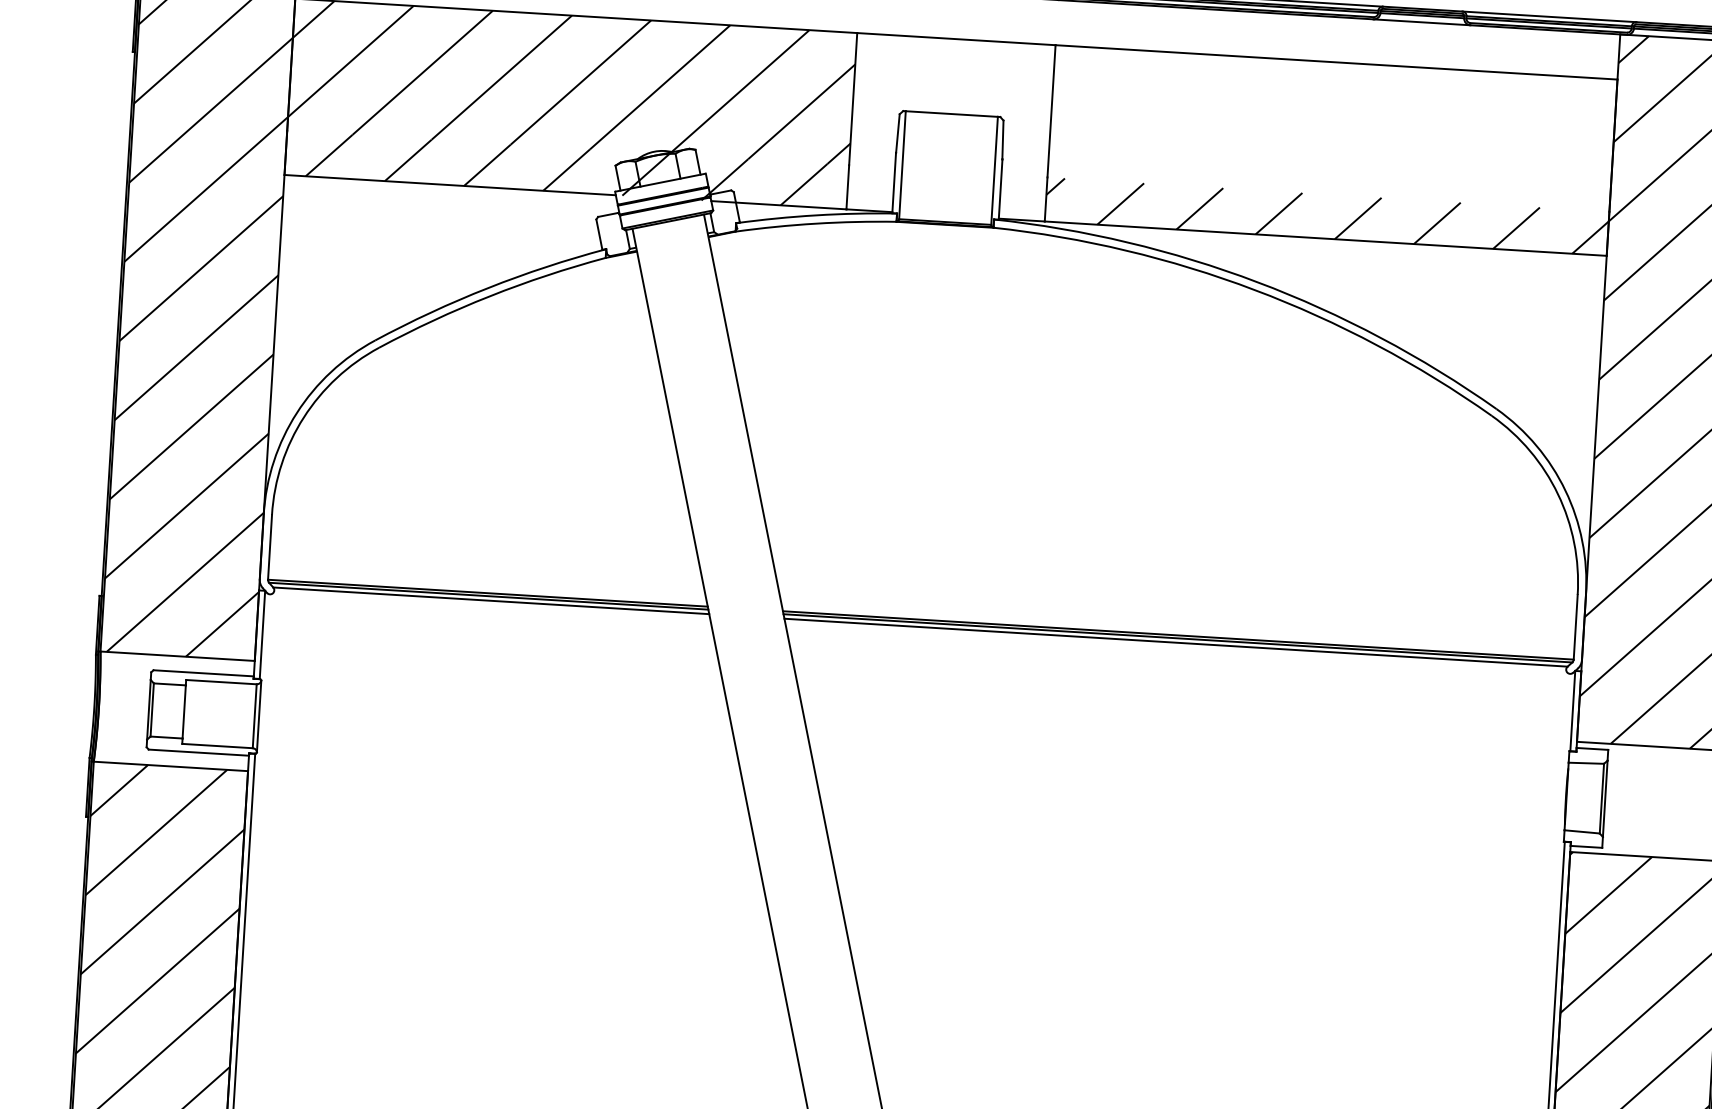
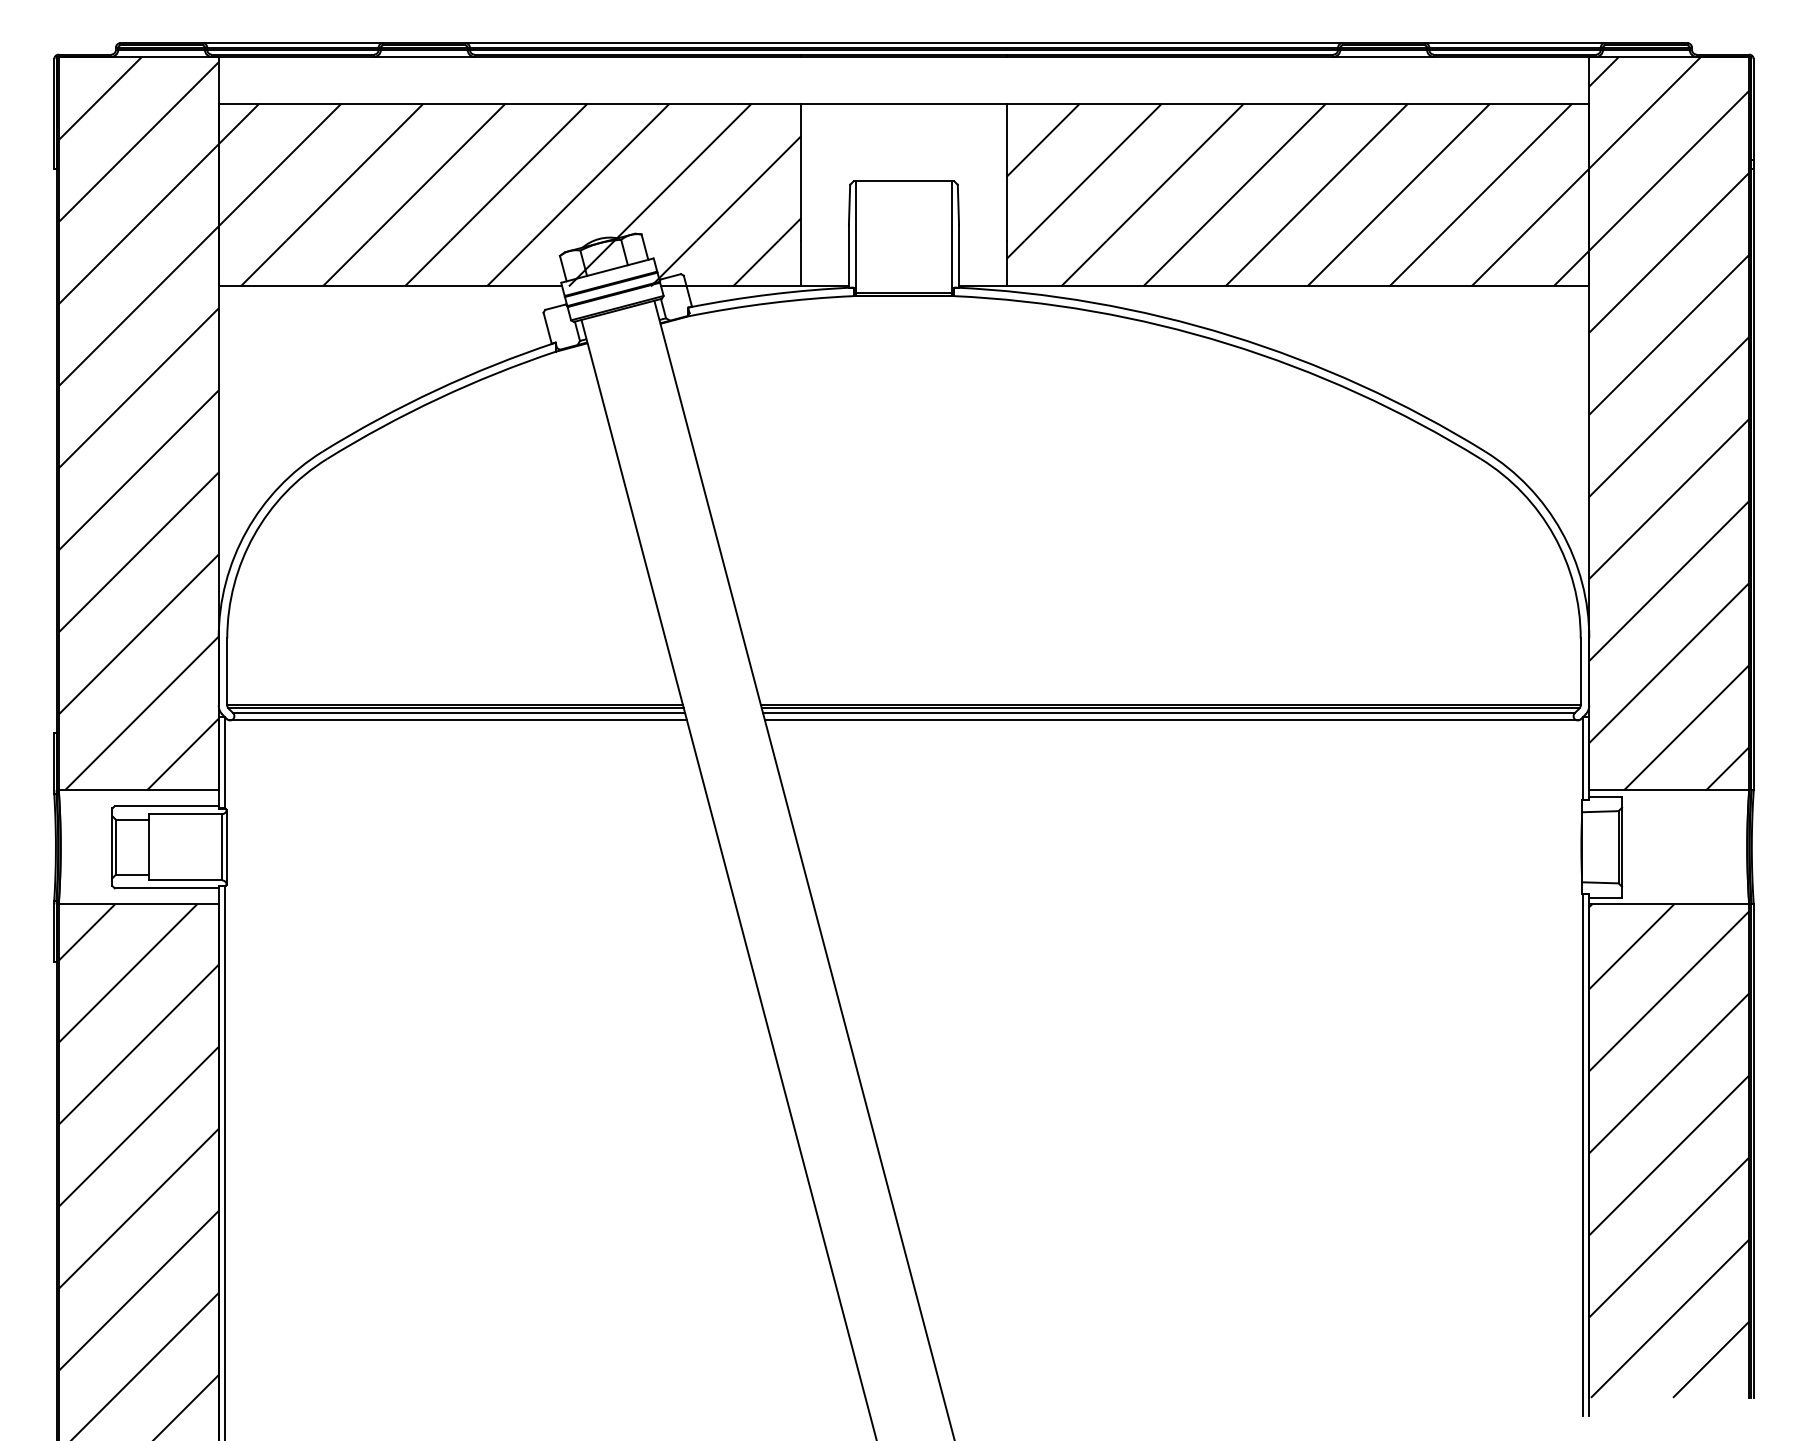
hatch: (1332, 127) -> (1297, 171), added
line: (490, 607) -> (458, 720), added
line: (1177, 649) -> (1170, 720), added

